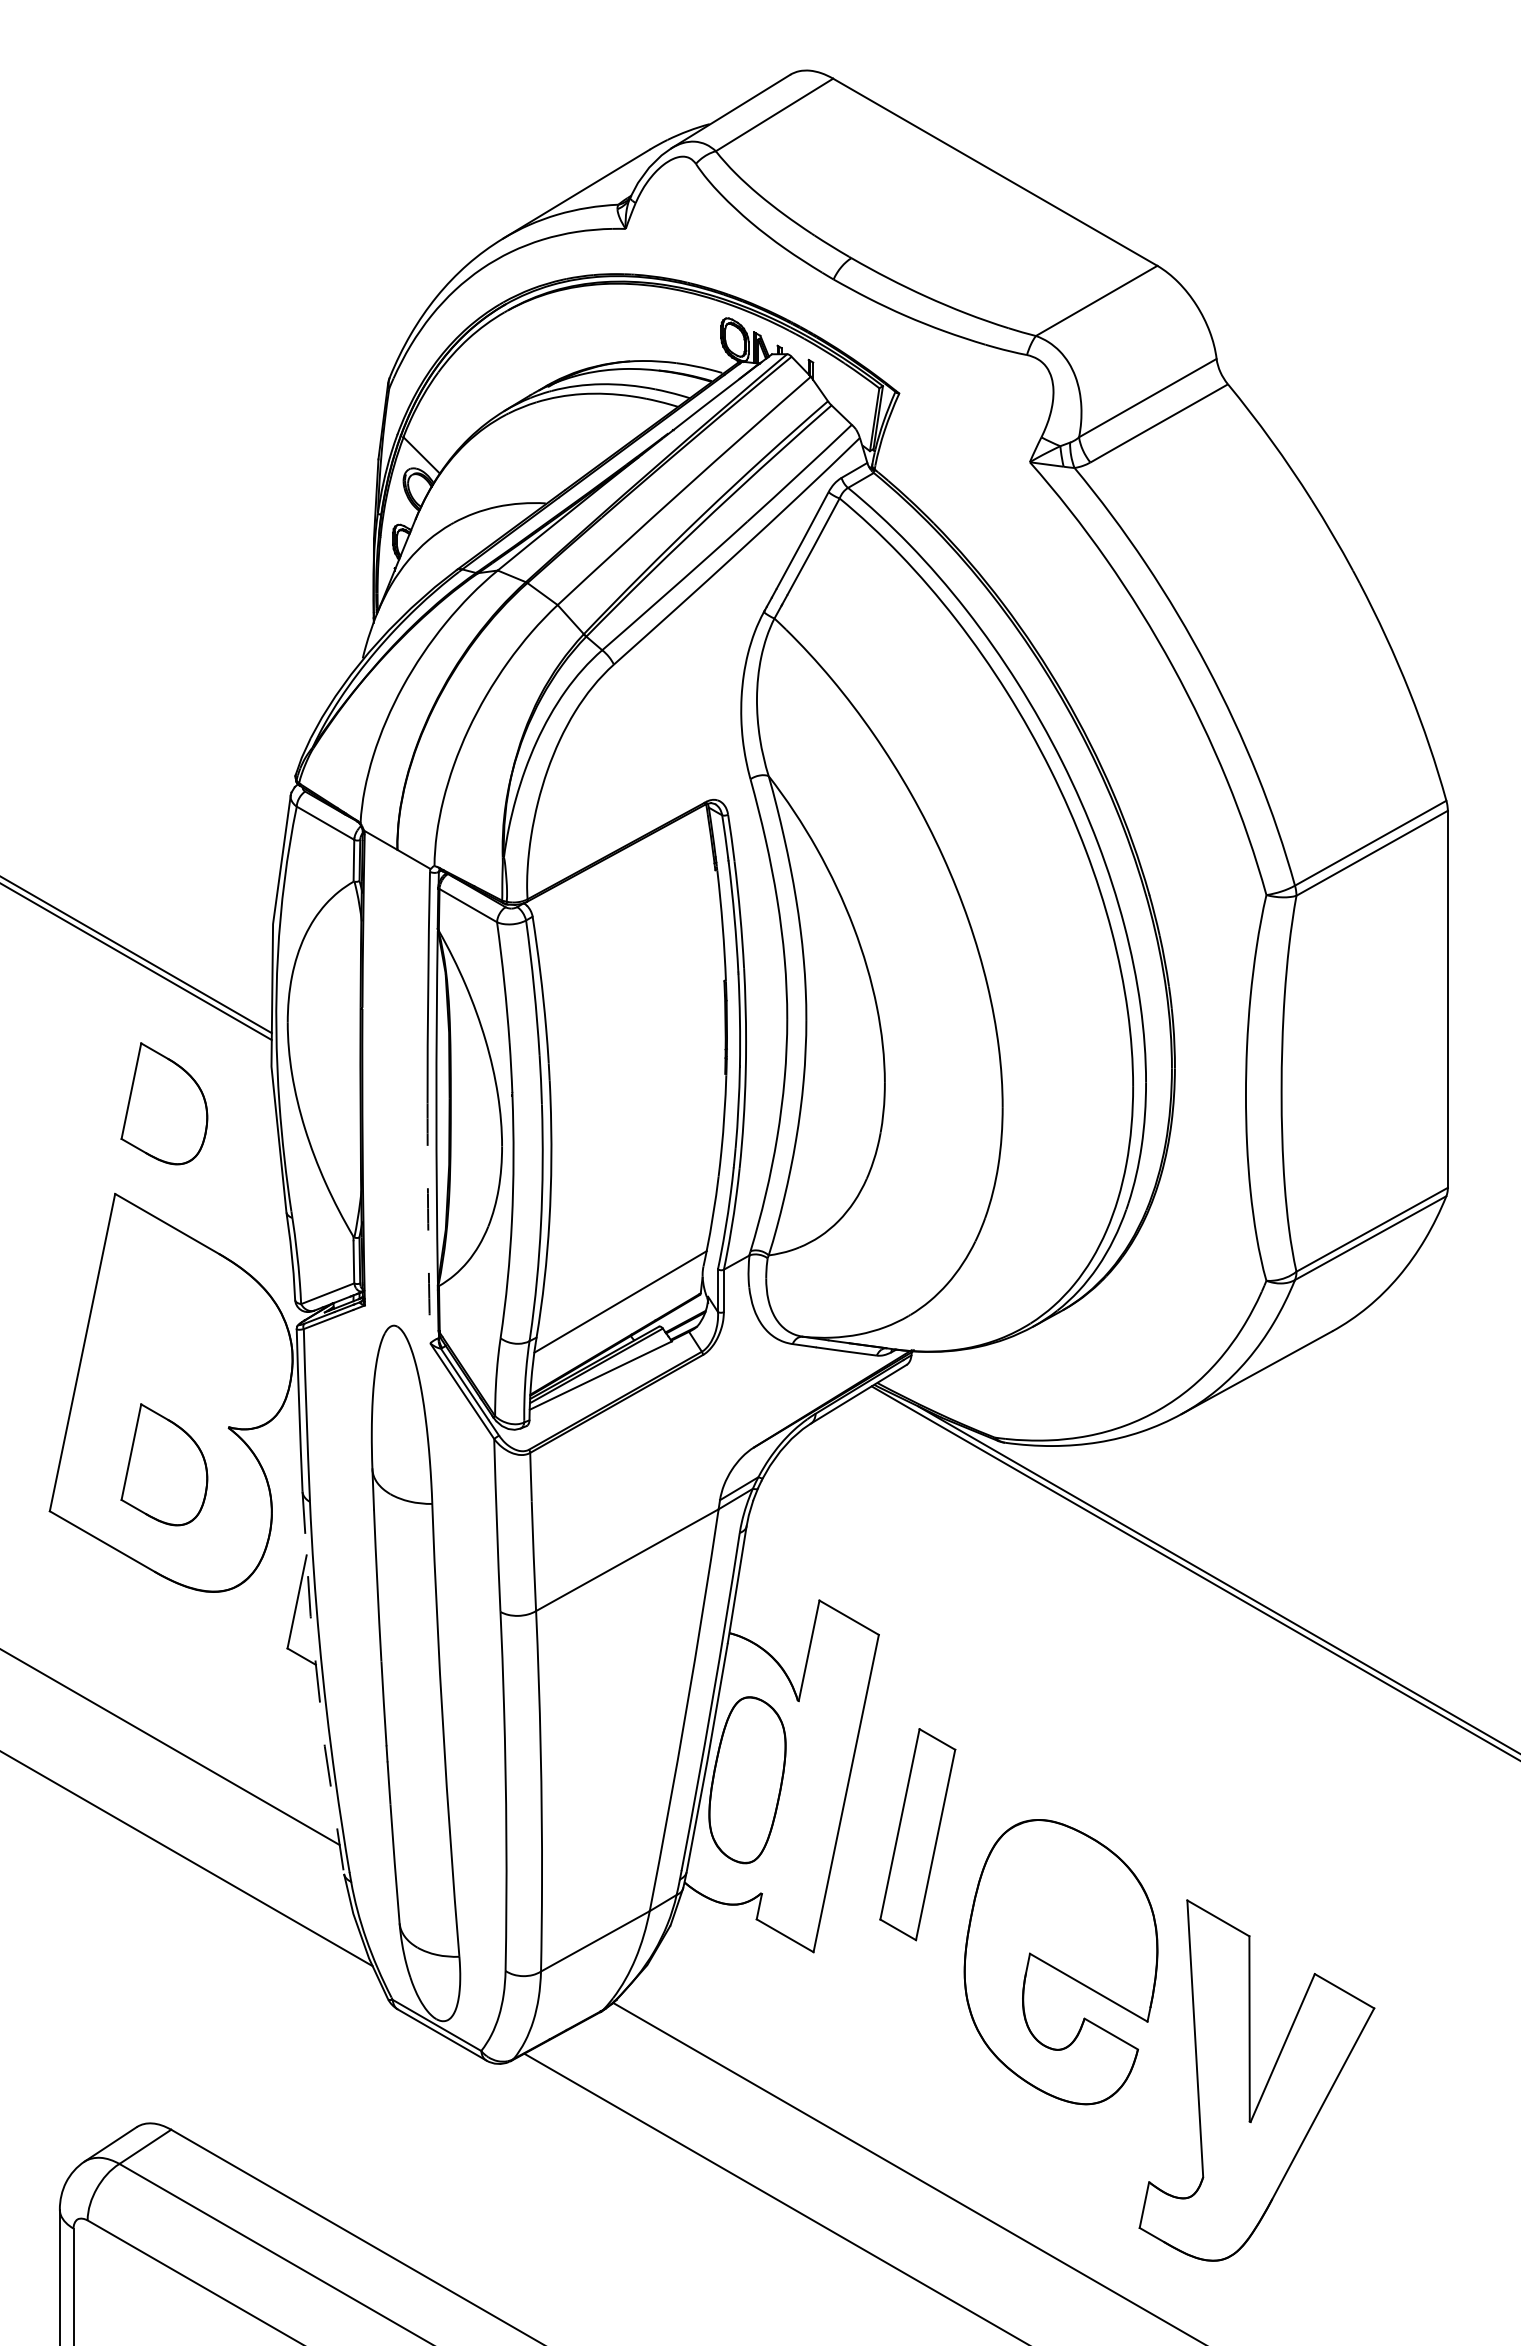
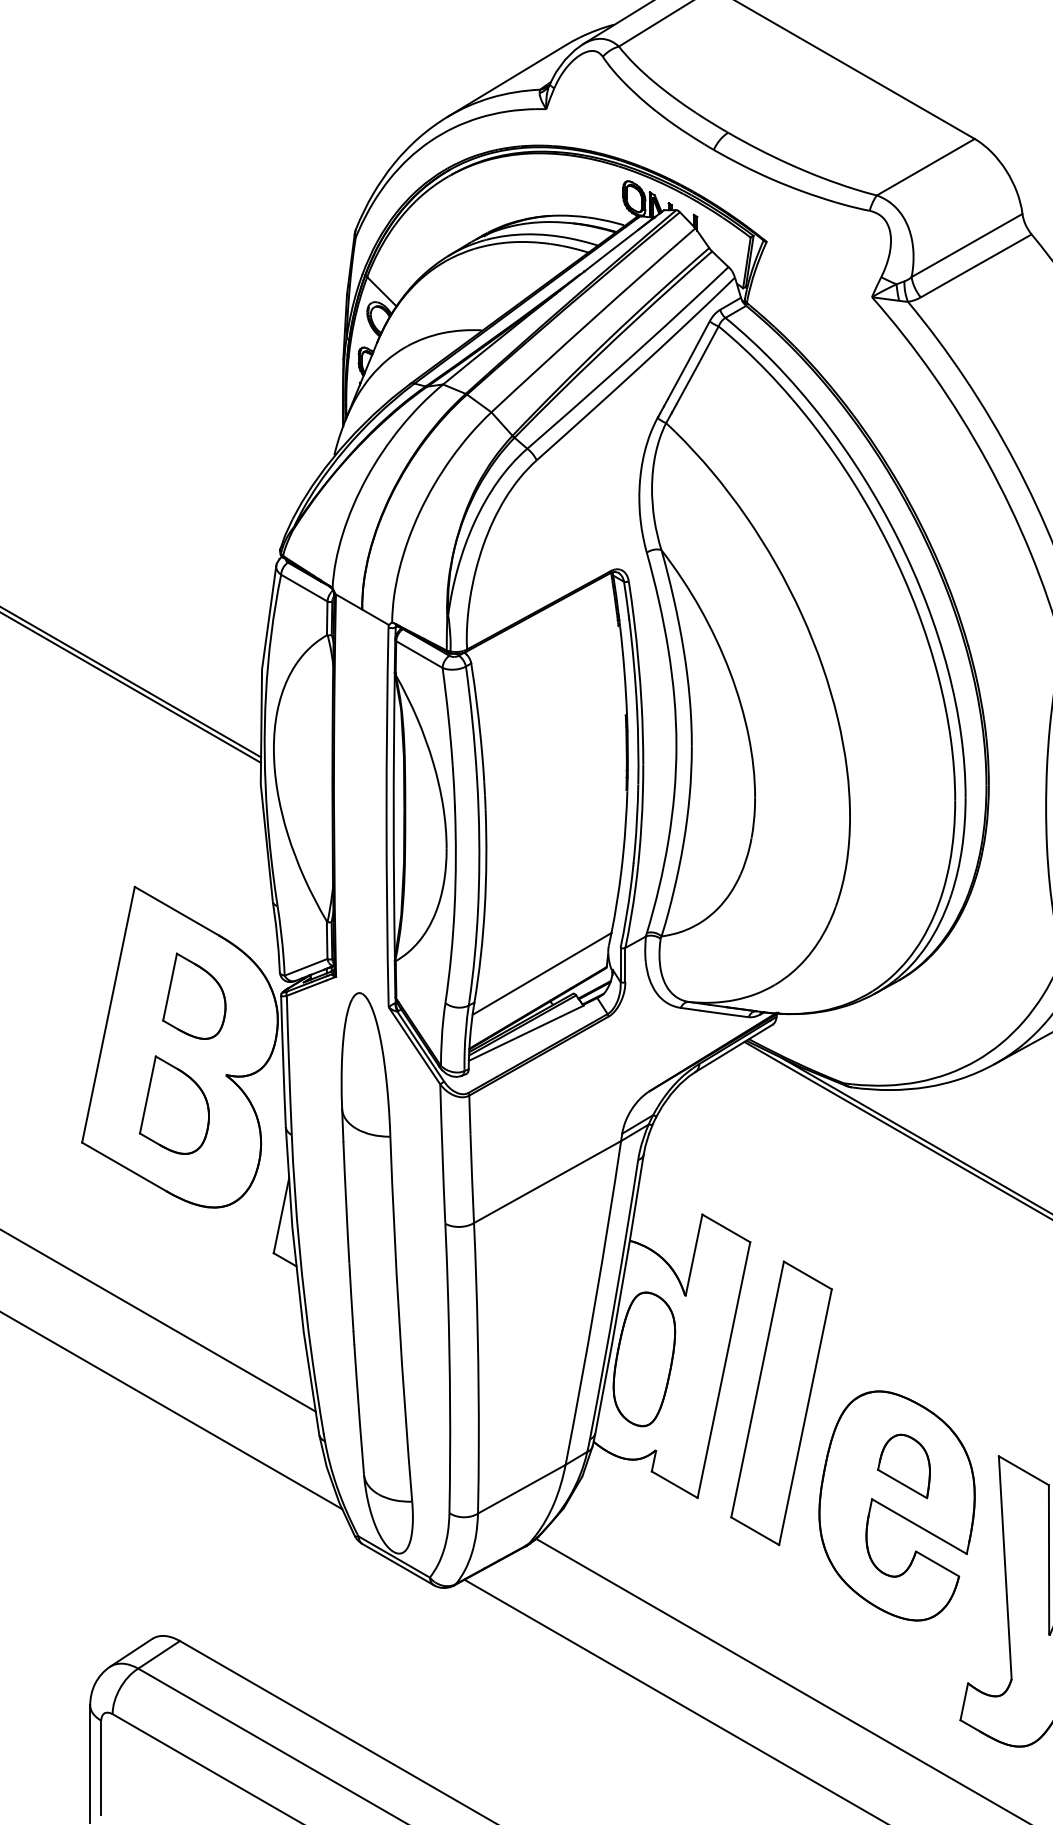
part: (164, 1103) -> (174, 814), removed
arc: (428, 1223) -> (387, 910), dashed -> solid
part: (188, 1329) -> (193, 996), added
line: (317, 1683) -> (297, 1281), dashed -> solid
part: (917, 1834) -> (781, 1403), size x1.67
part: (1069, 1912) -> (903, 1465), added

